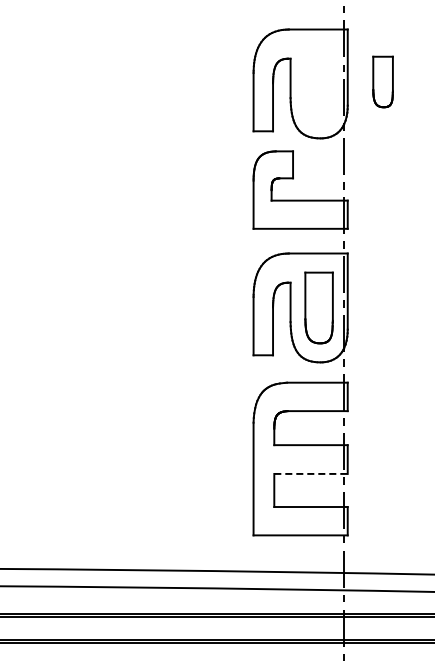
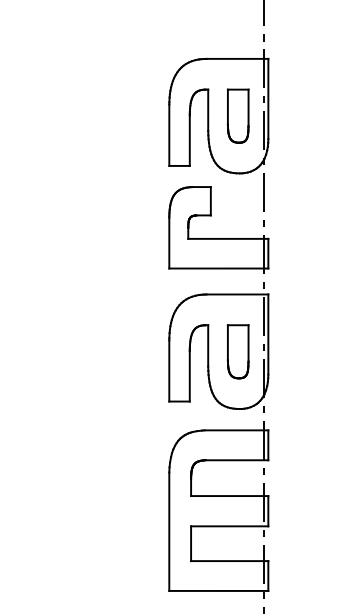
part: (382, 81) -> (237, 115), moved
part: (318, 307) -> (237, 351), size x0.71
line: (311, 473) -> (230, 525), dashed -> solid

